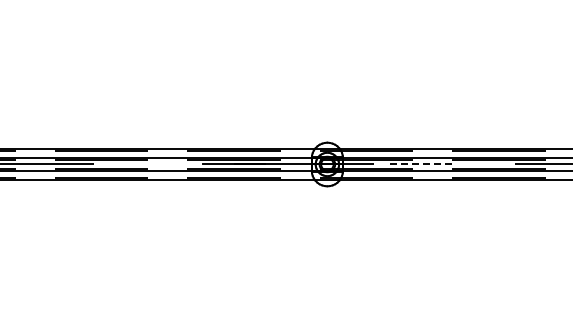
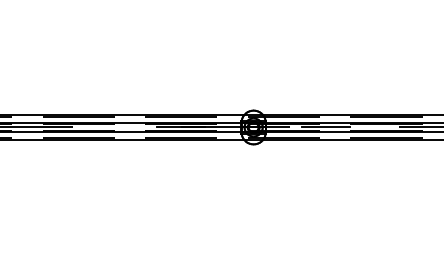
line: (421, 164) -> (326, 127), dashed -> solid

